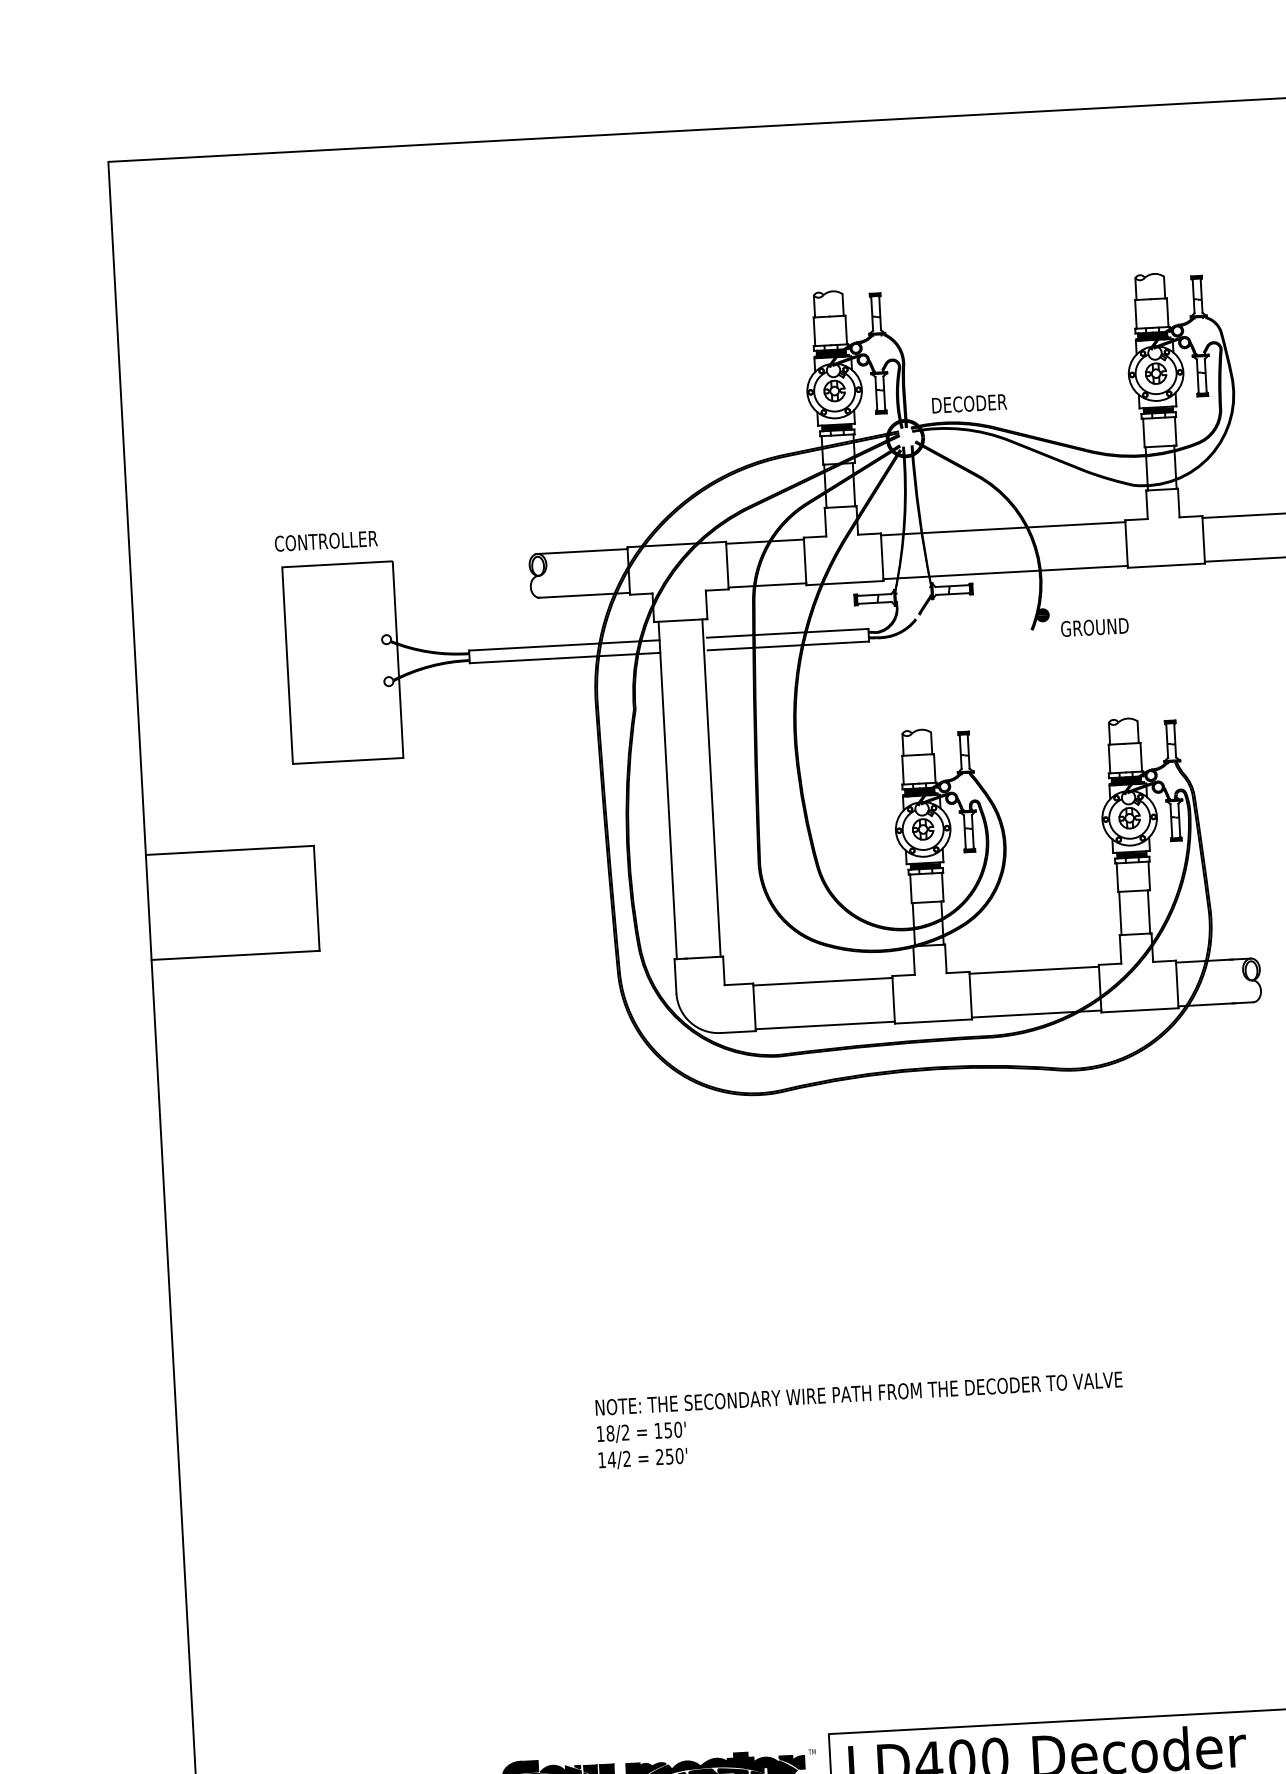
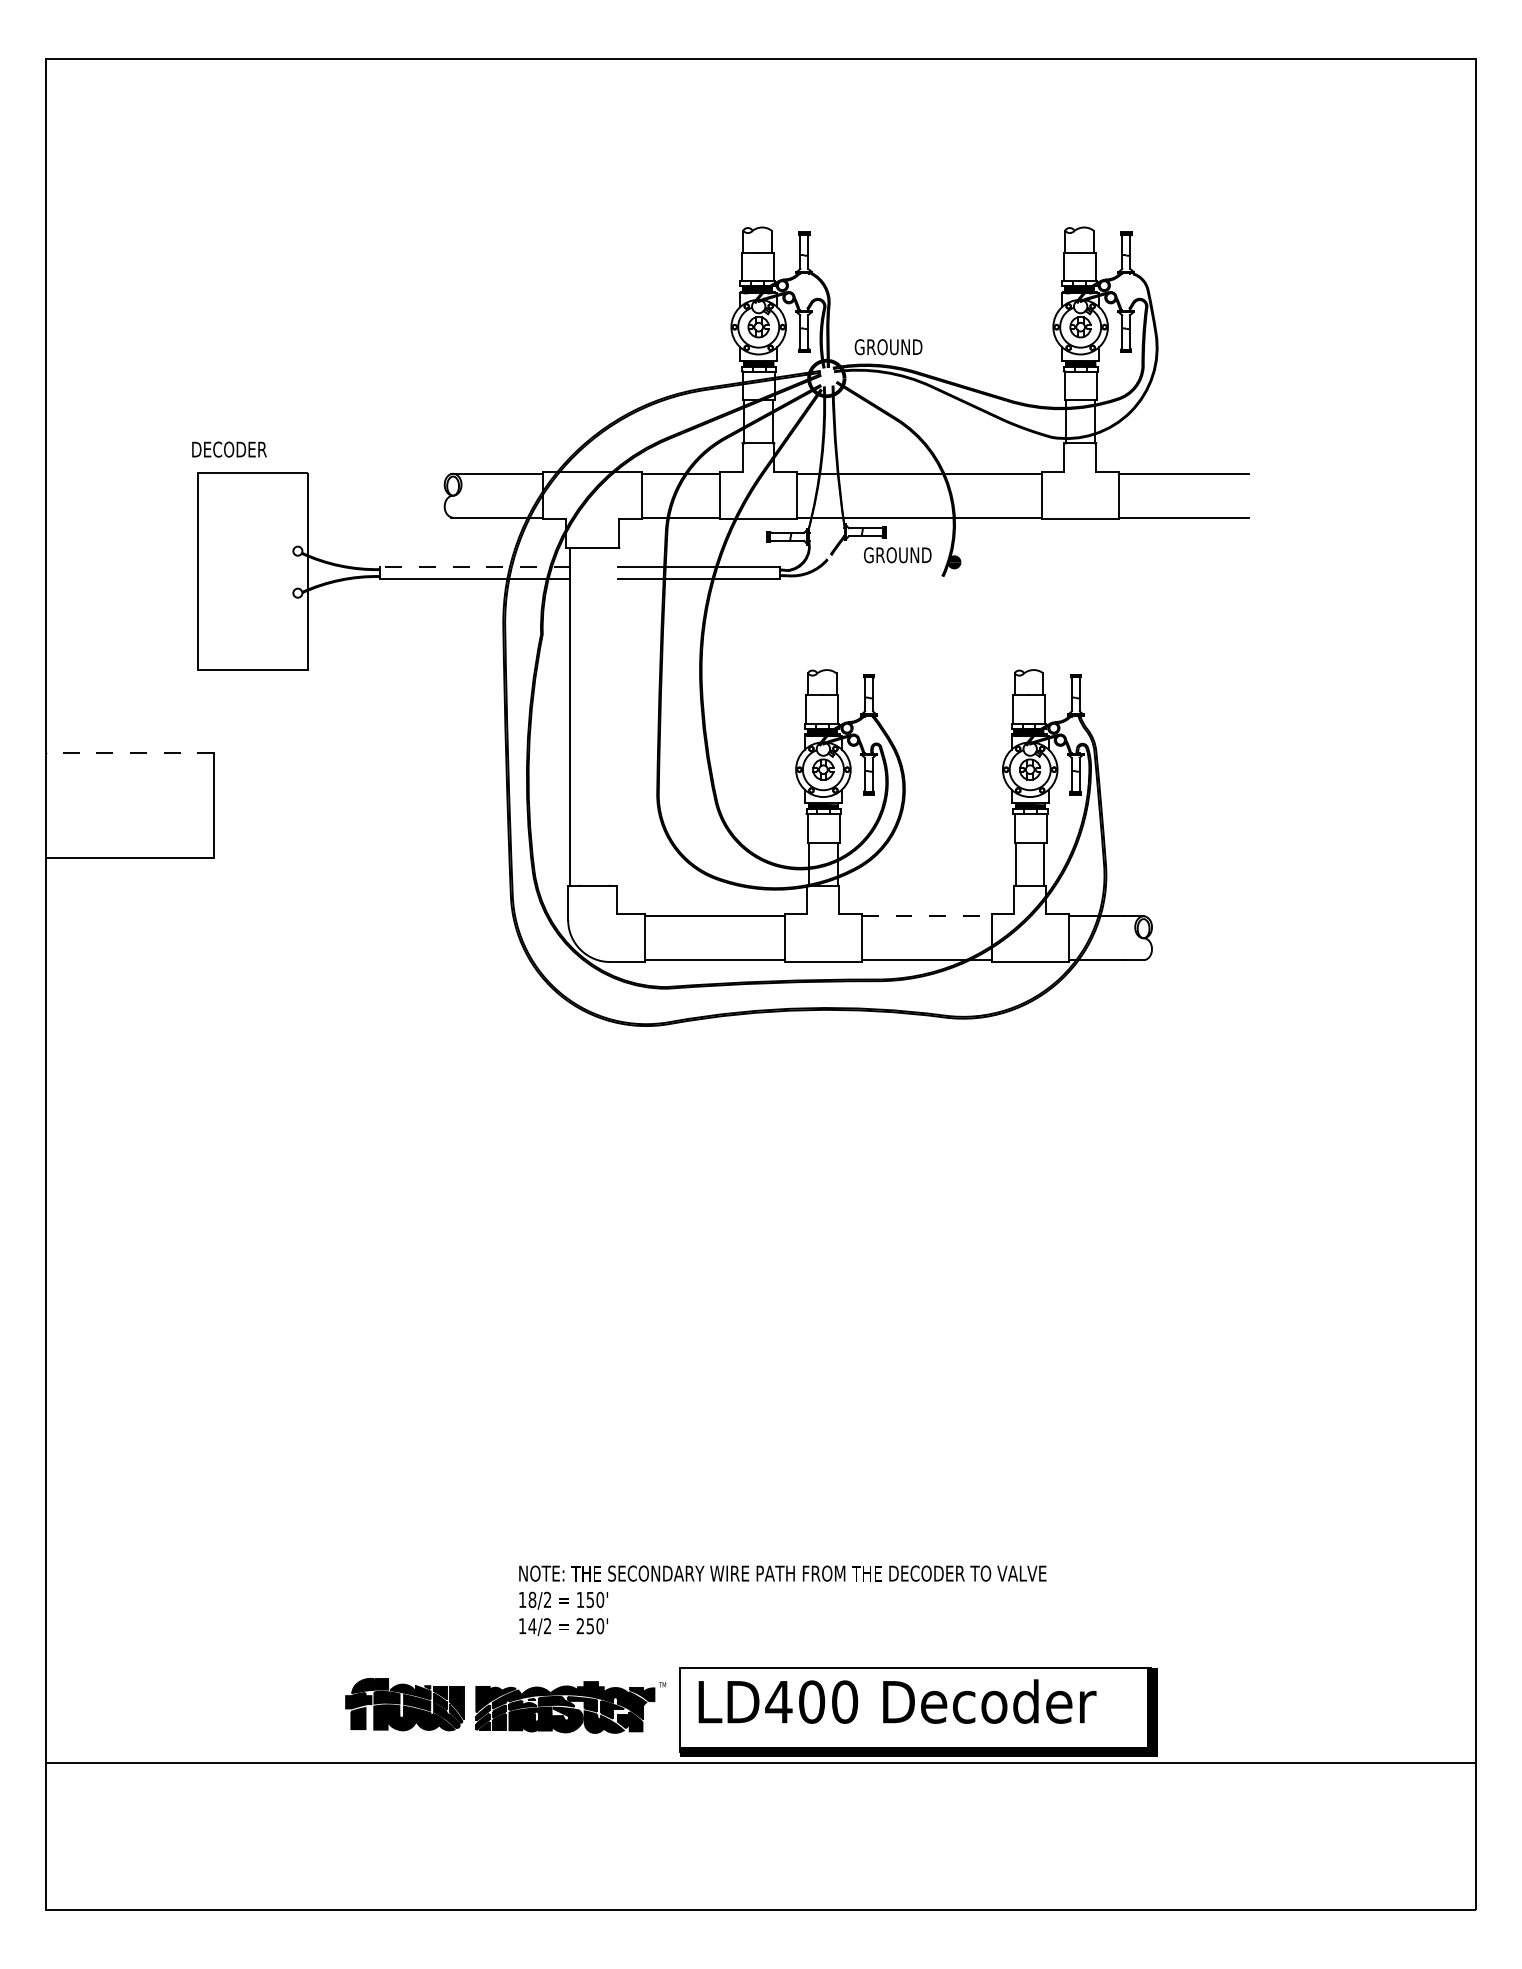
text: (969, 404) -> (892, 347), DECODER -> GROUND
text: (325, 541) -> (242, 449), CONTROLLER -> DECODER
text: (1094, 627) -> (897, 555), moved
line: (563, 645) -> (474, 566), solid -> dashed
line: (711, 787) -> (614, 716), removed
line: (229, 850) -> (129, 753), solid -> dashed
line: (1034, 970) -> (926, 916), solid -> dashed
text: (860, 1420) -> (782, 1600), moved

